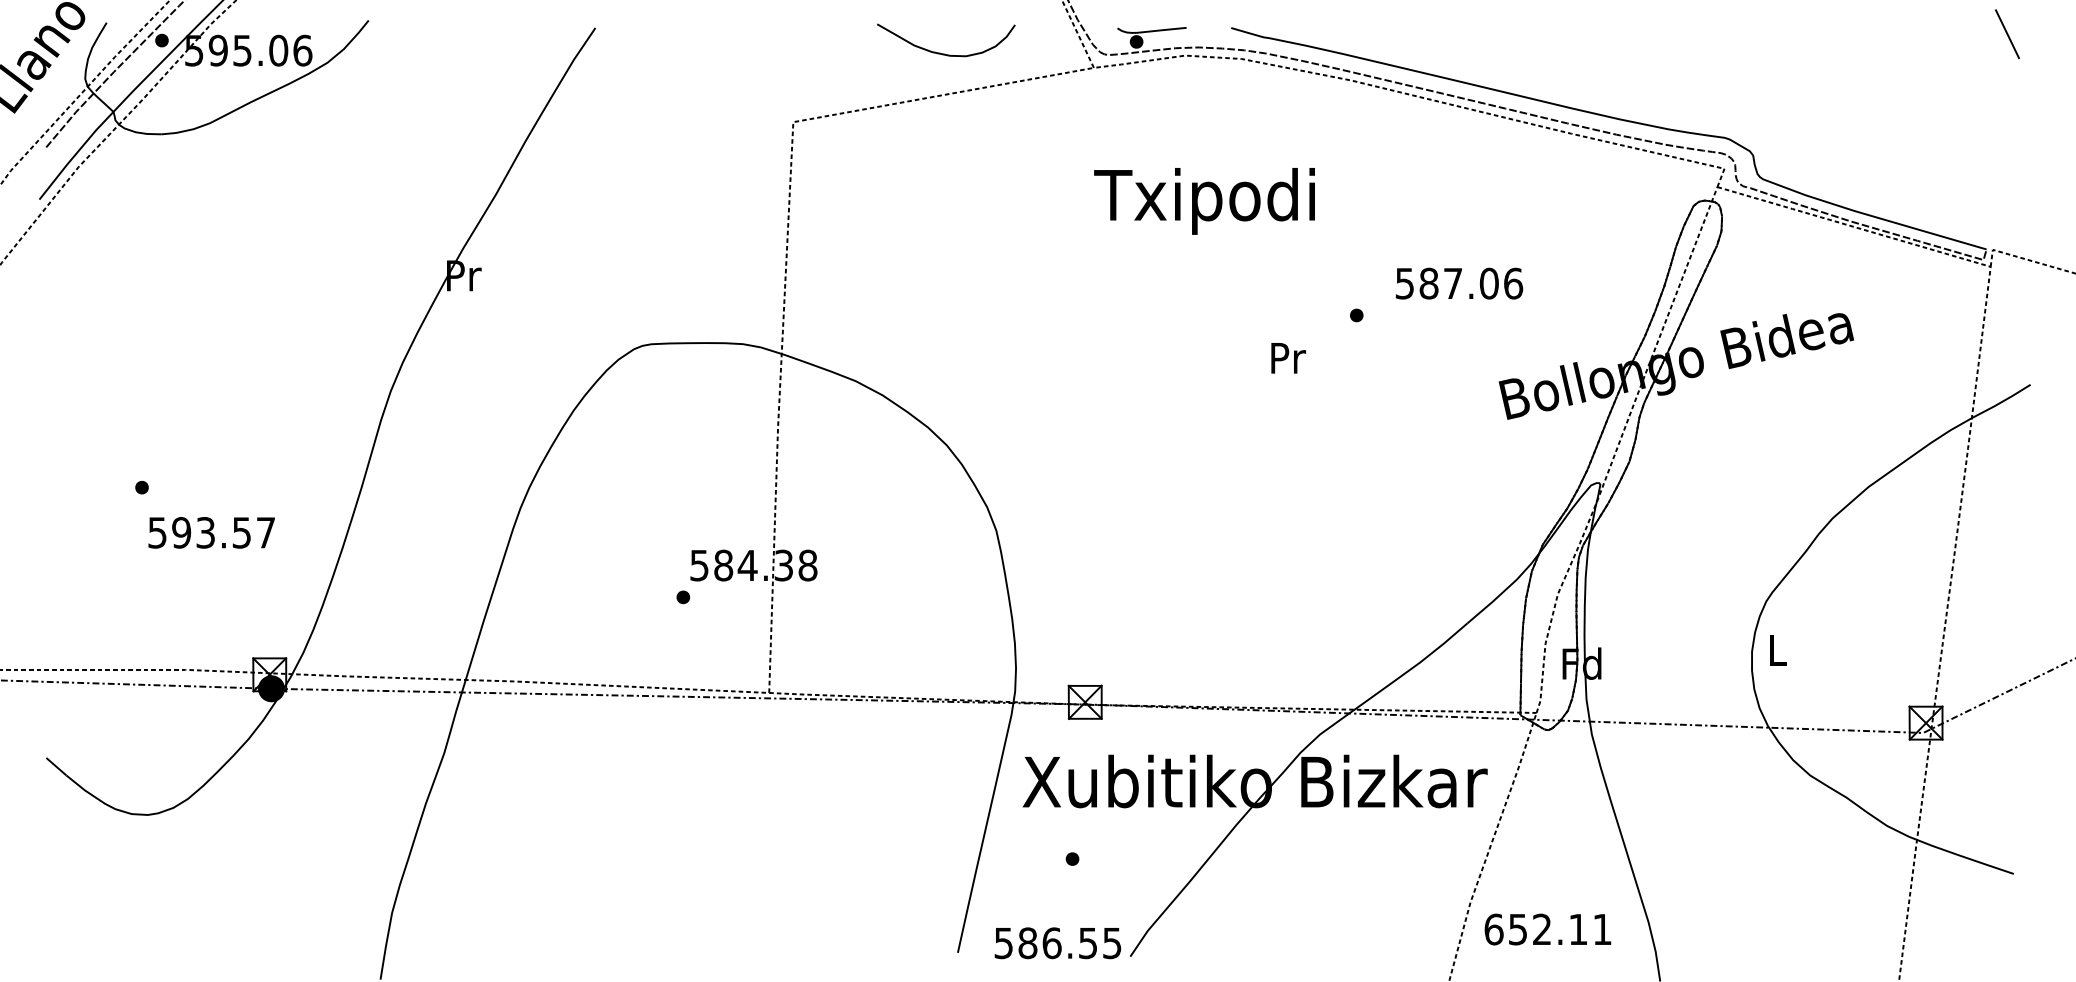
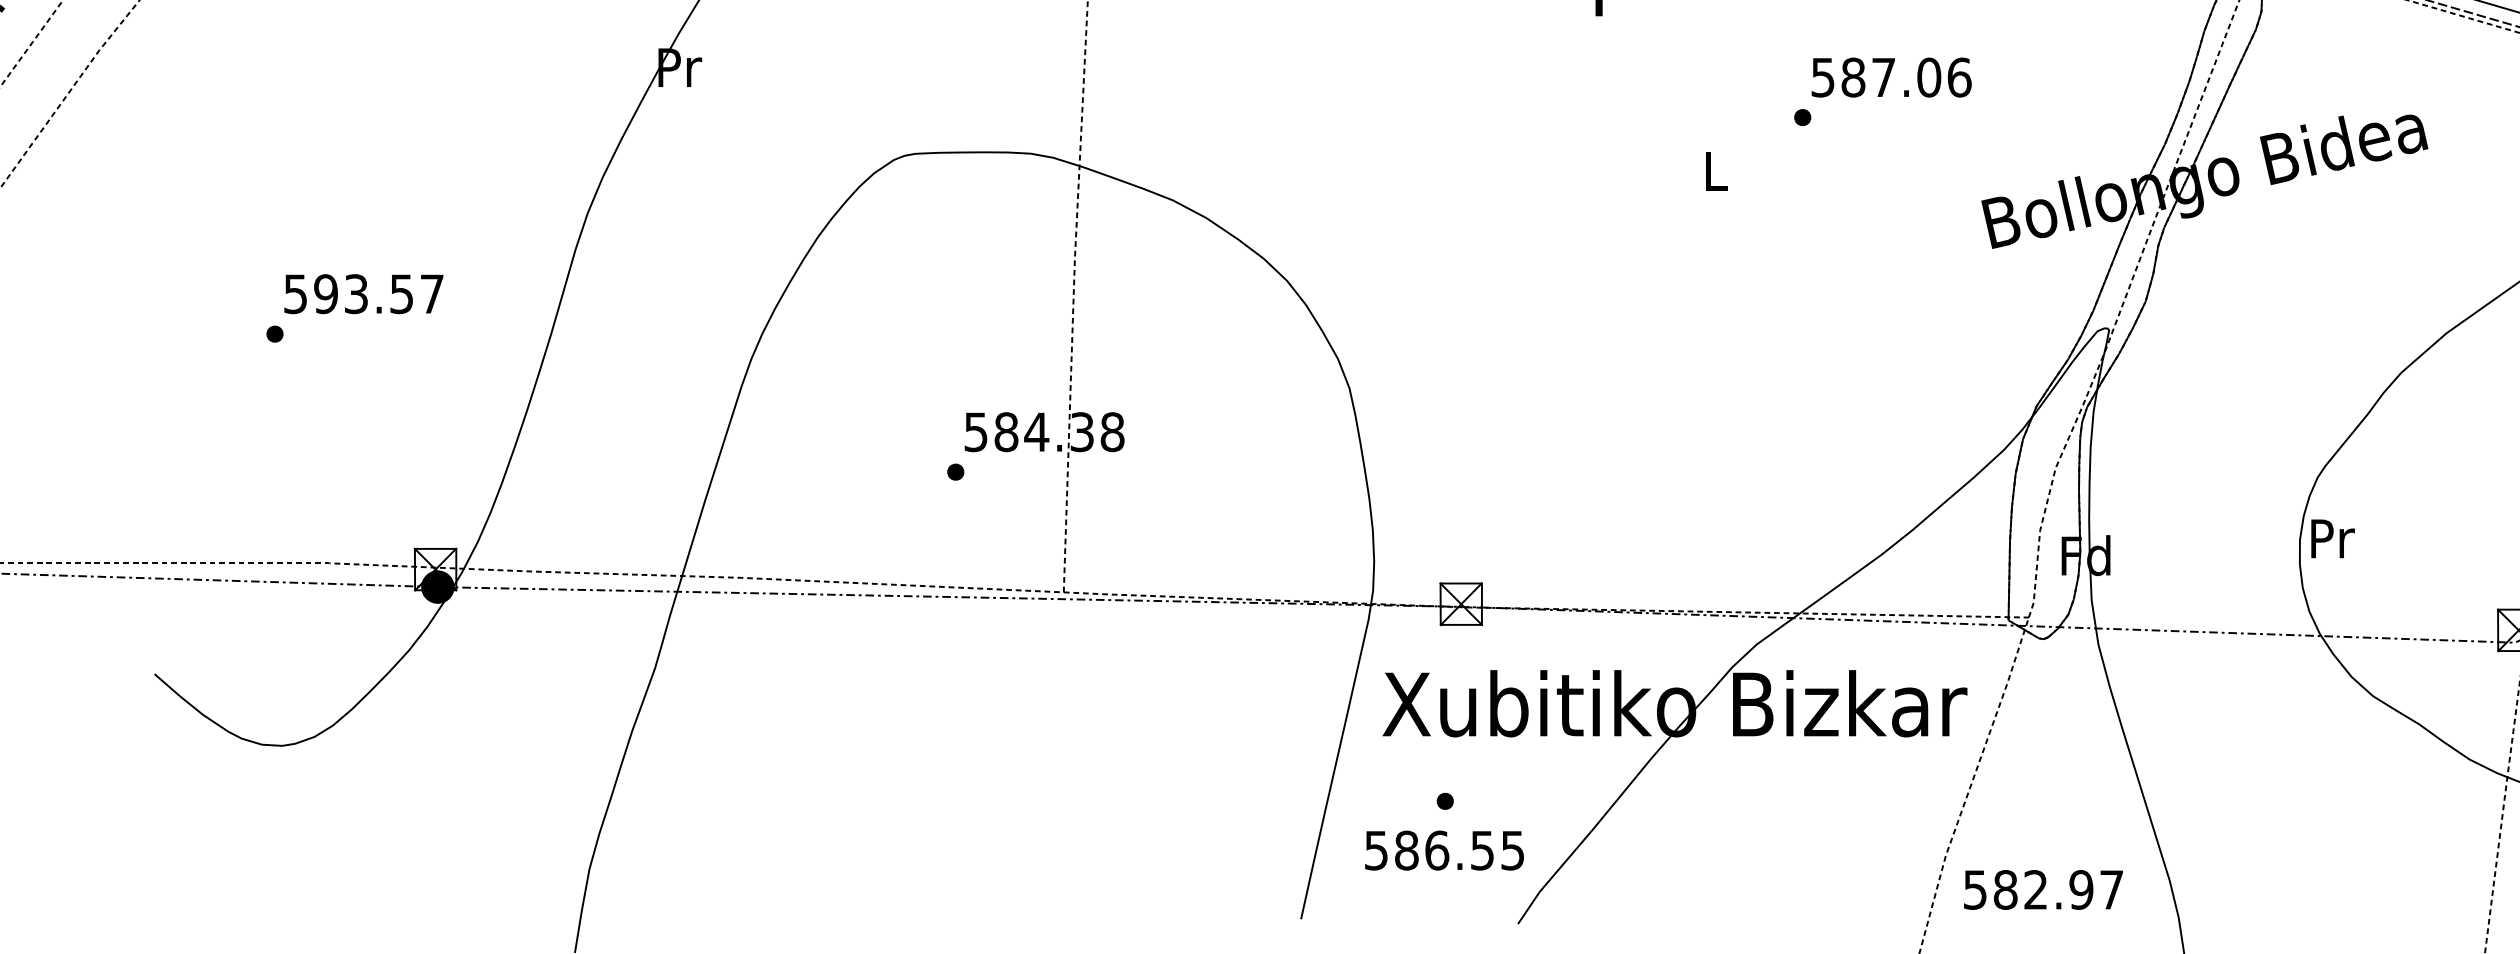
text: (1459, 283) -> (1891, 77), moved
text: (1288, 358) -> (1716, 171), Pr -> L
text: (211, 532) -> (363, 293), moved
text: (1778, 650) -> (2333, 538), L -> Pr
text: (1547, 929) -> (2042, 889), 652.11 -> 582.97
text: (1057, 943) -> (1443, 850), moved

